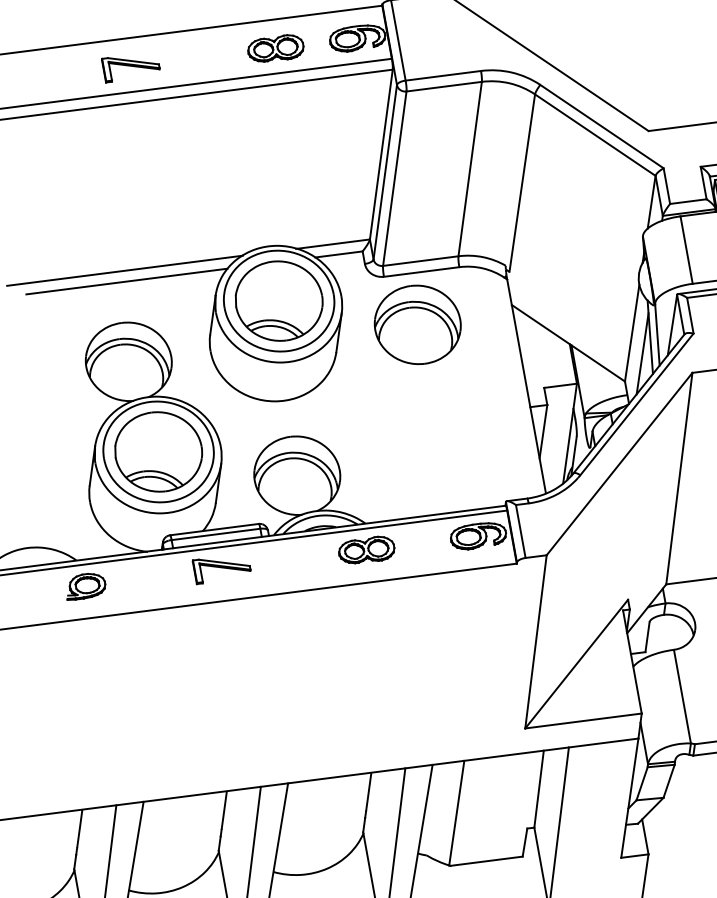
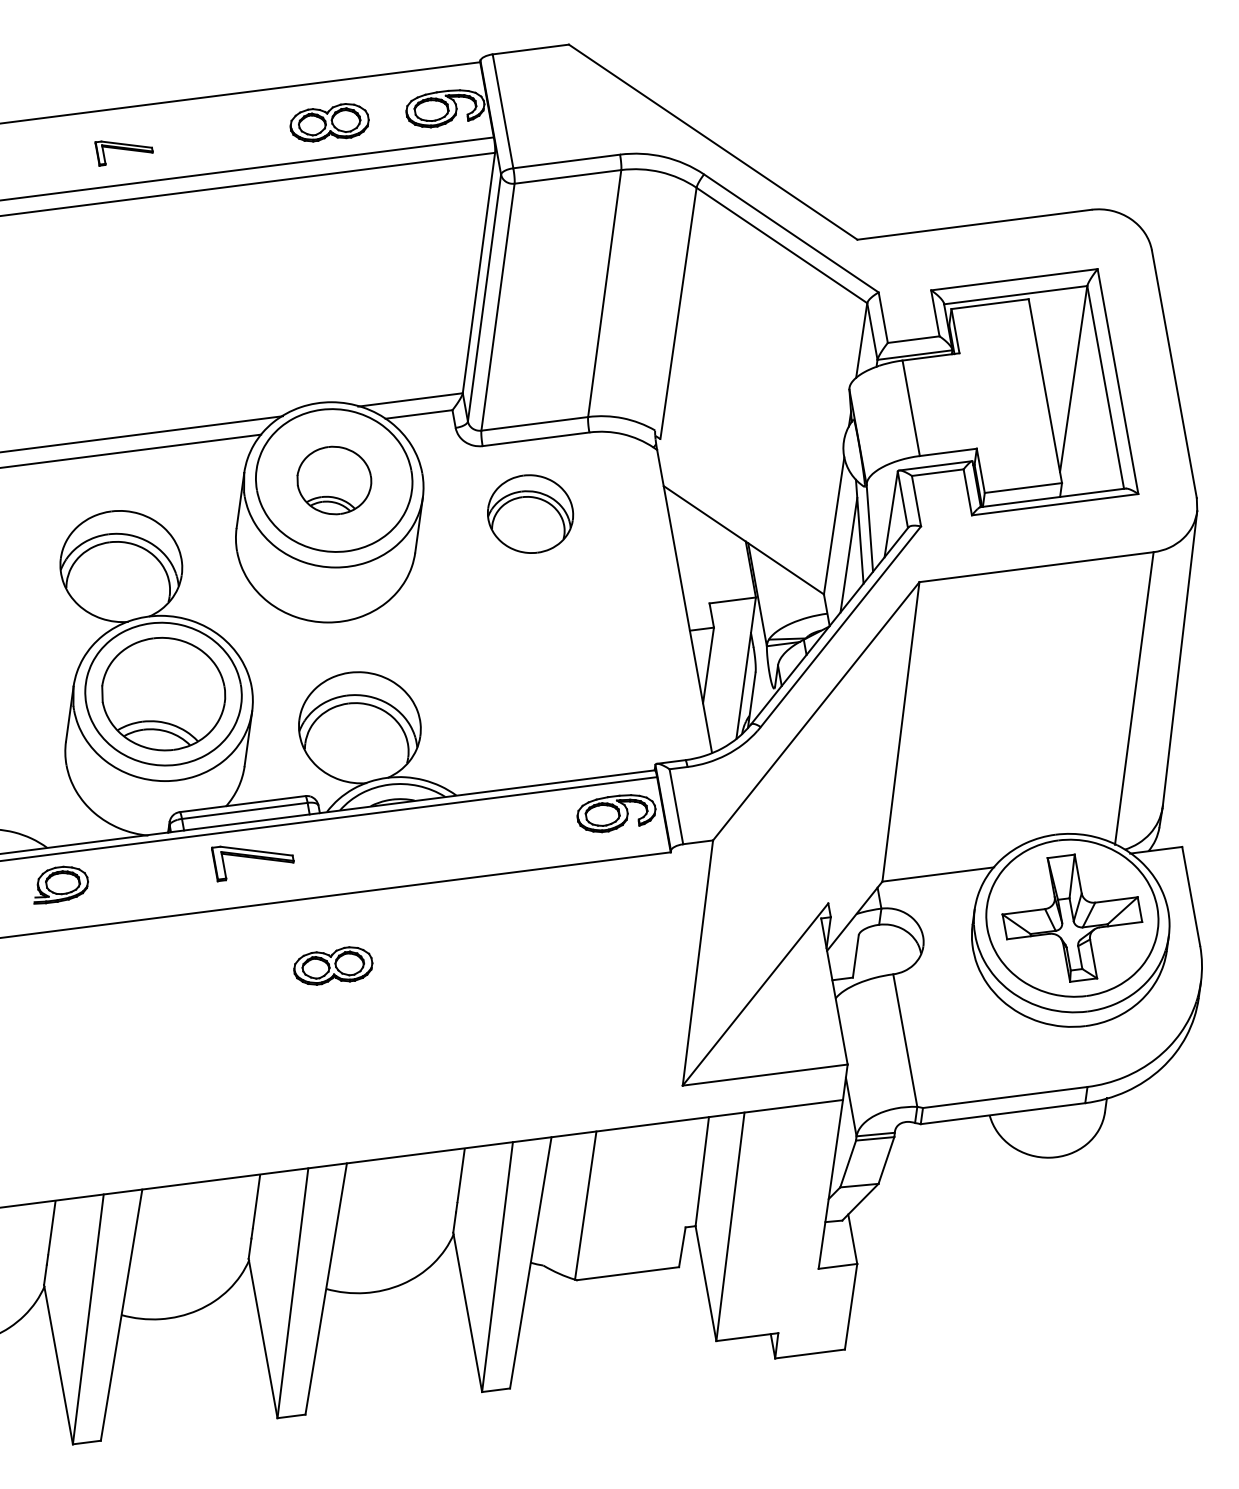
part: (130, 70) -> (123, 153), size x0.7
part: (279, 301) -> (334, 480), size x0.6
part: (417, 324) -> (530, 513), size x0.7
part: (366, 549) -> (333, 965), moved

